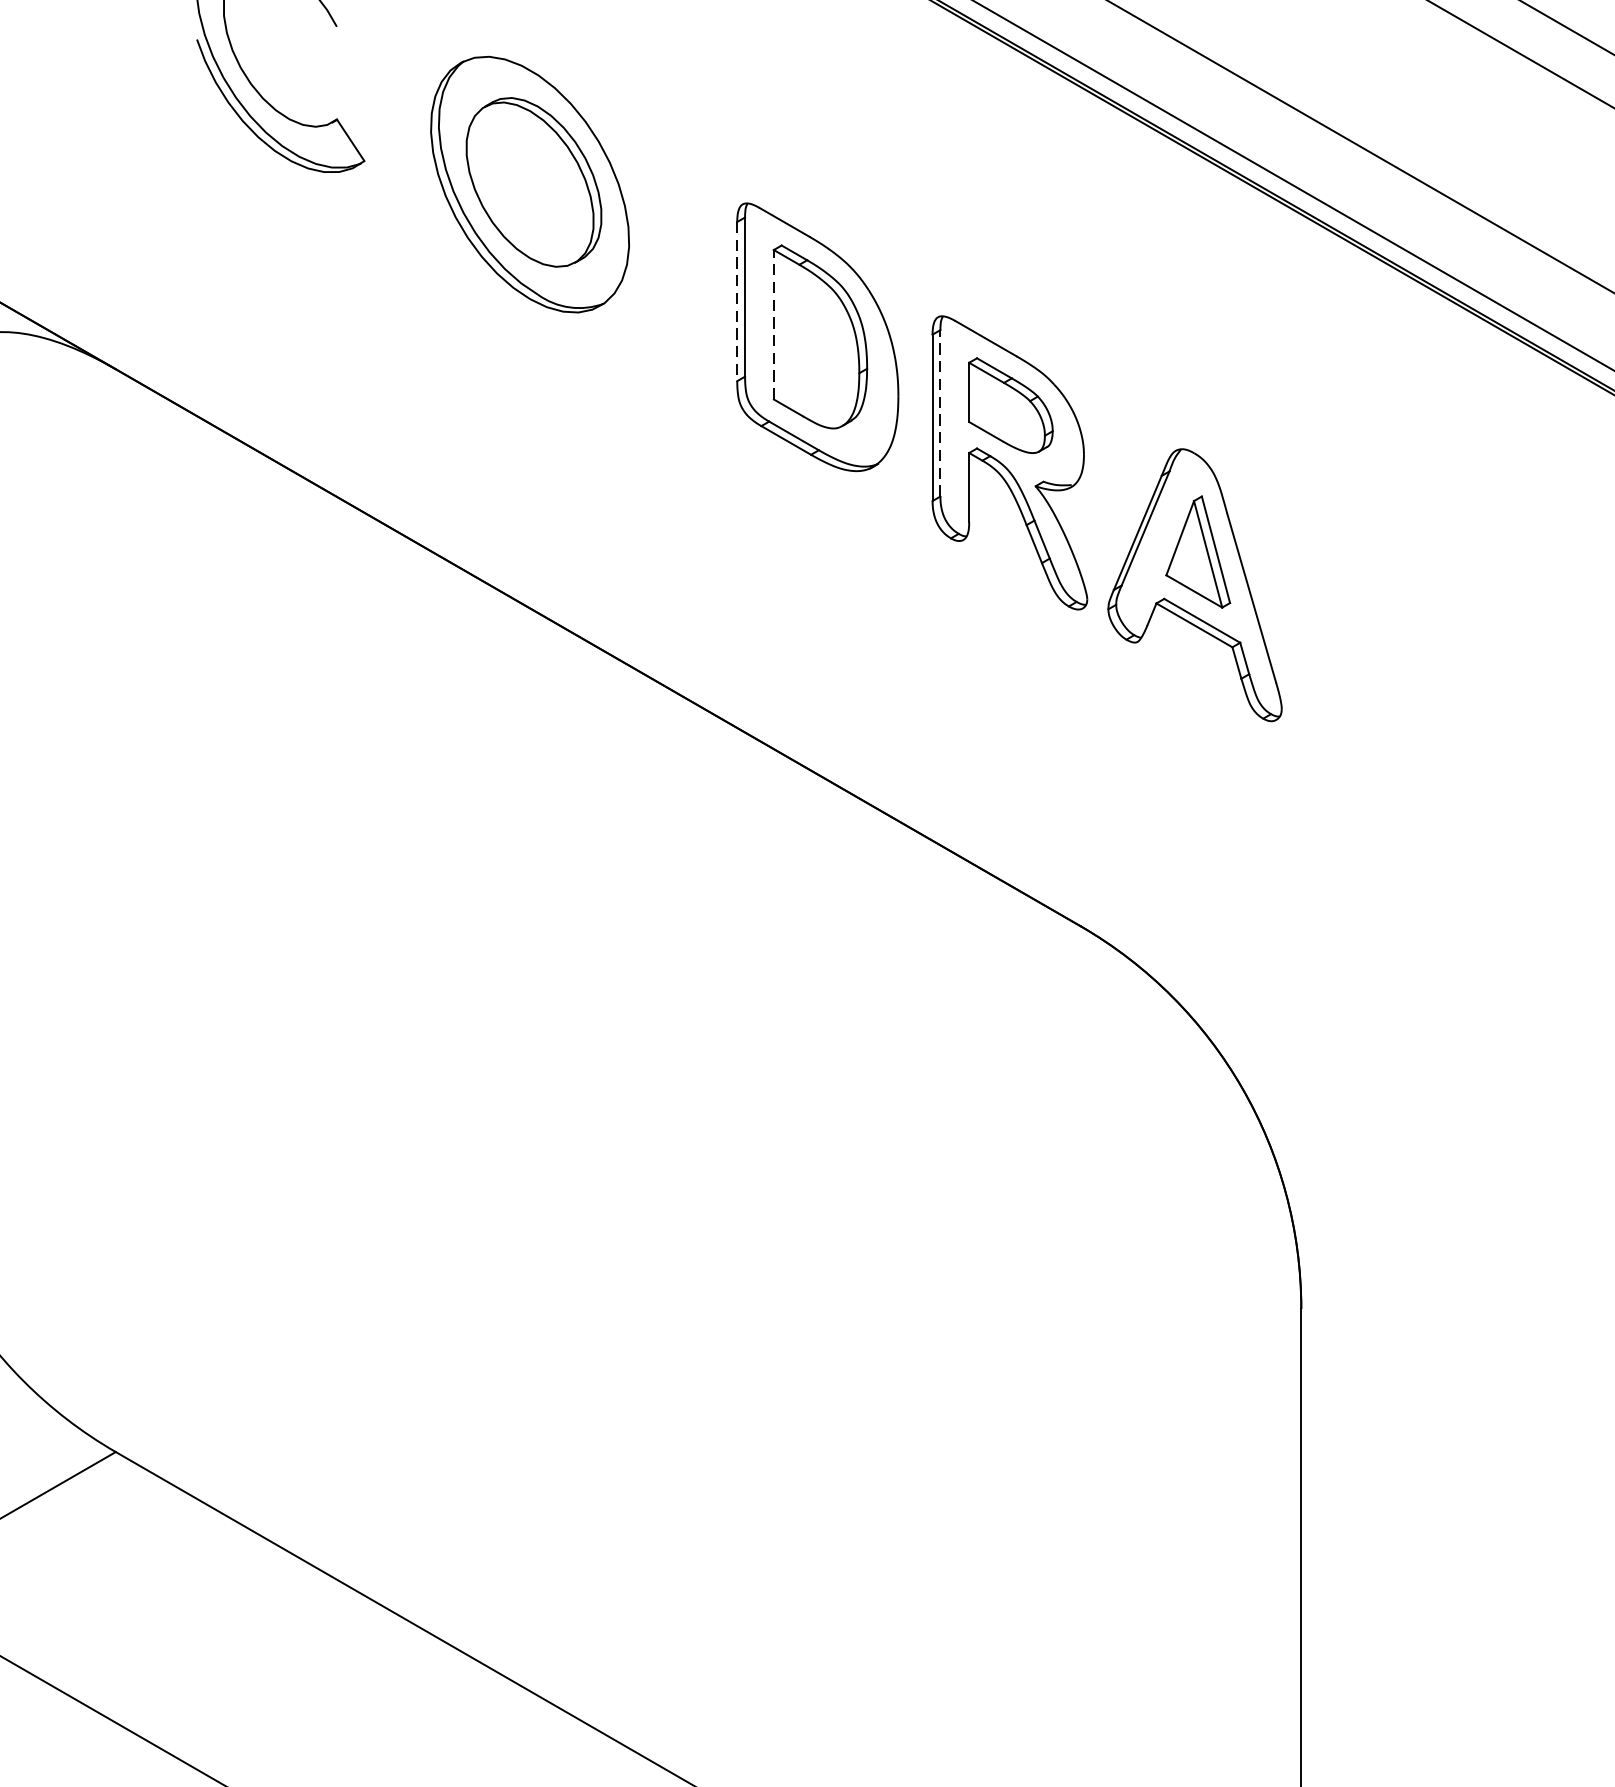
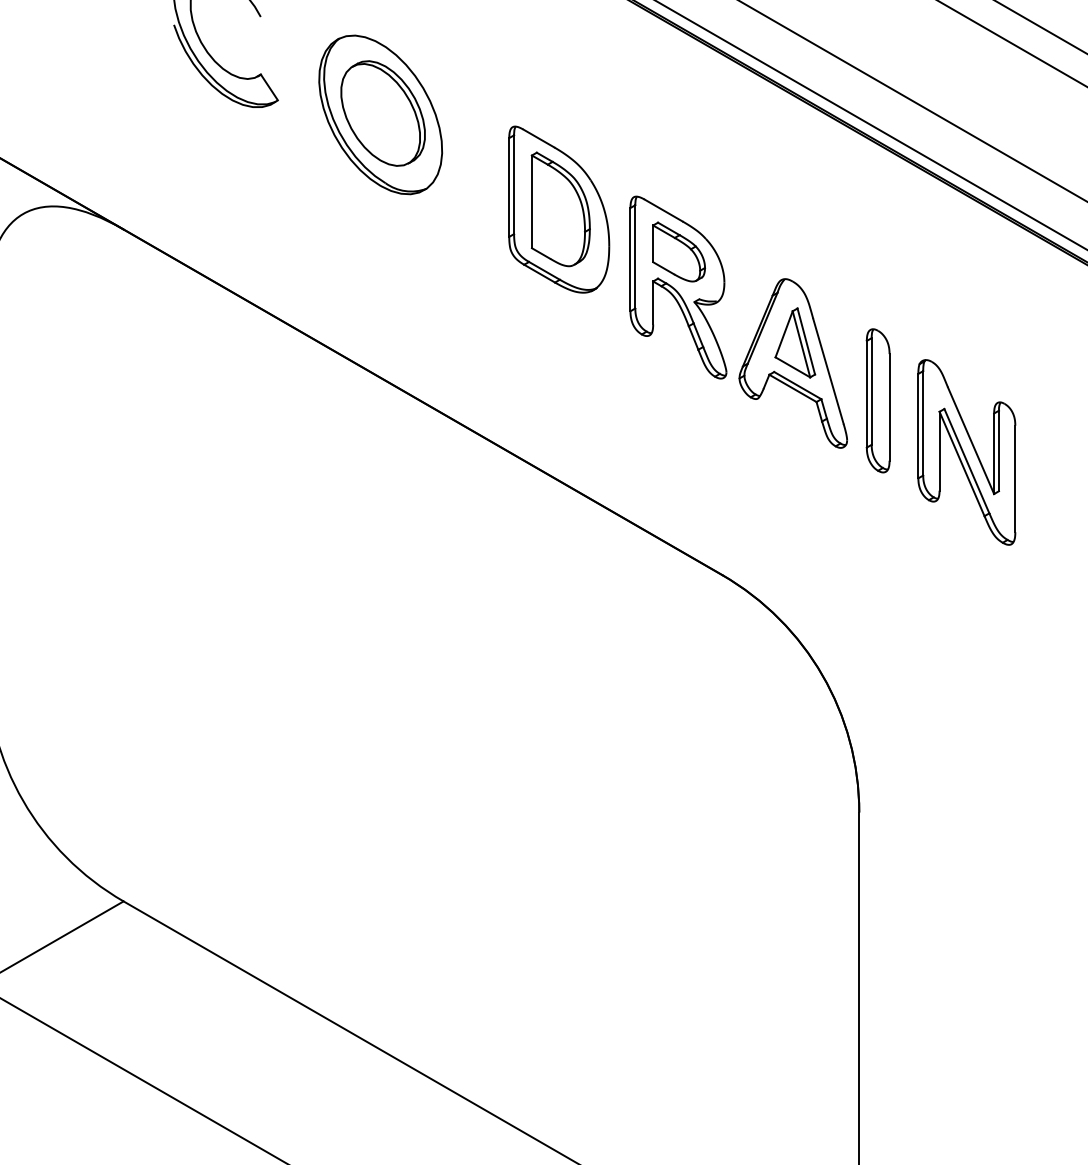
line: (737, 303) -> (509, 188), dashed -> solid
line: (773, 324) -> (531, 201), dashed -> solid
line: (940, 412) -> (635, 256), dashed -> solid
part: (1330, 644) -> (877, 400), added
part: (1474, 728) -> (966, 452), added

